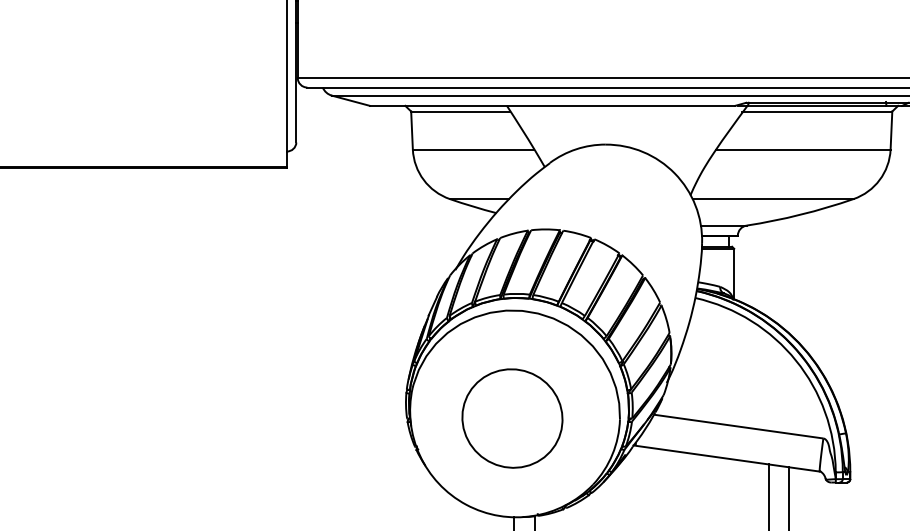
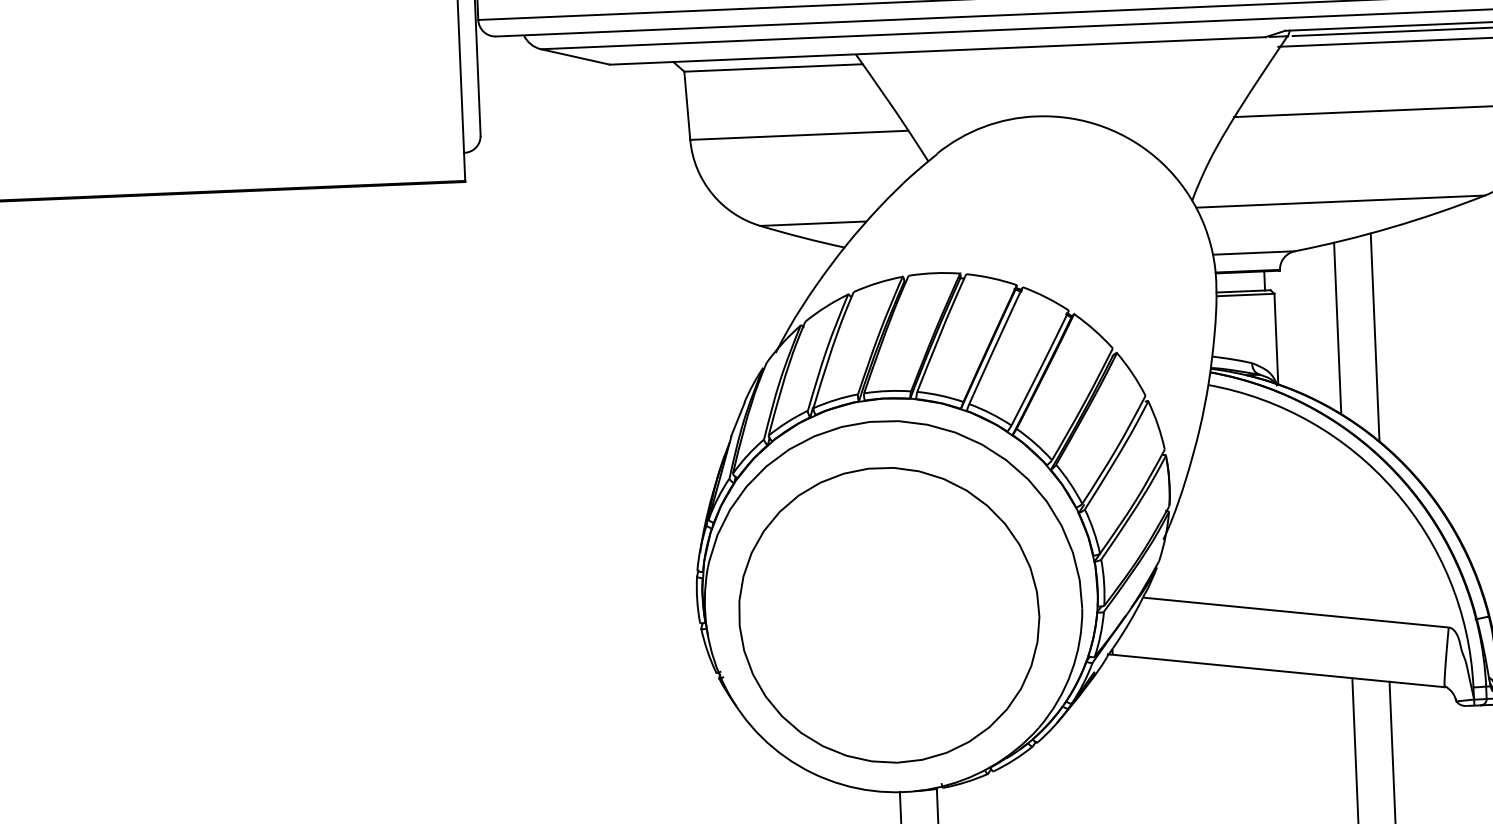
line: (768, 269) -> (1337, 328), added
line: (789, 275) -> (1375, 337), added
part: (512, 418) -> (889, 615), size x1.67

